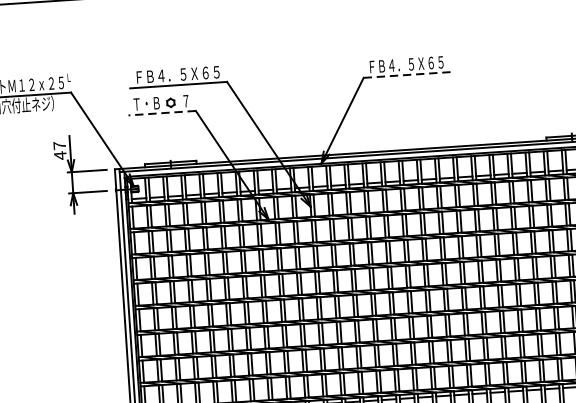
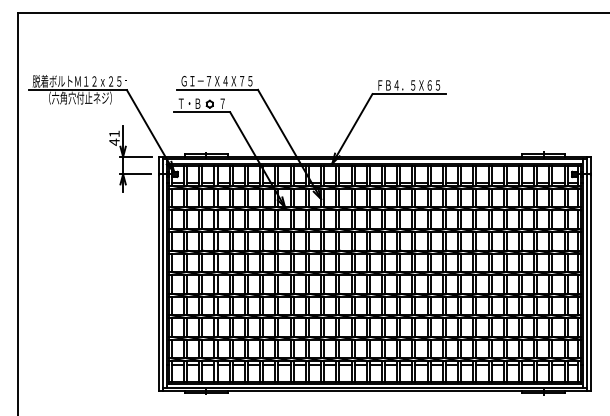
text: (176, 74) -> (216, 80), ＦＢ４．５Ｘ６５ -> ＧＩ－７Ｘ４Ｘ７５
line: (407, 75) -> (409, 94), dashed -> solid
line: (161, 113) -> (201, 112), dashed -> solid
text: (59, 145) -> (114, 133), 47 -> 41

